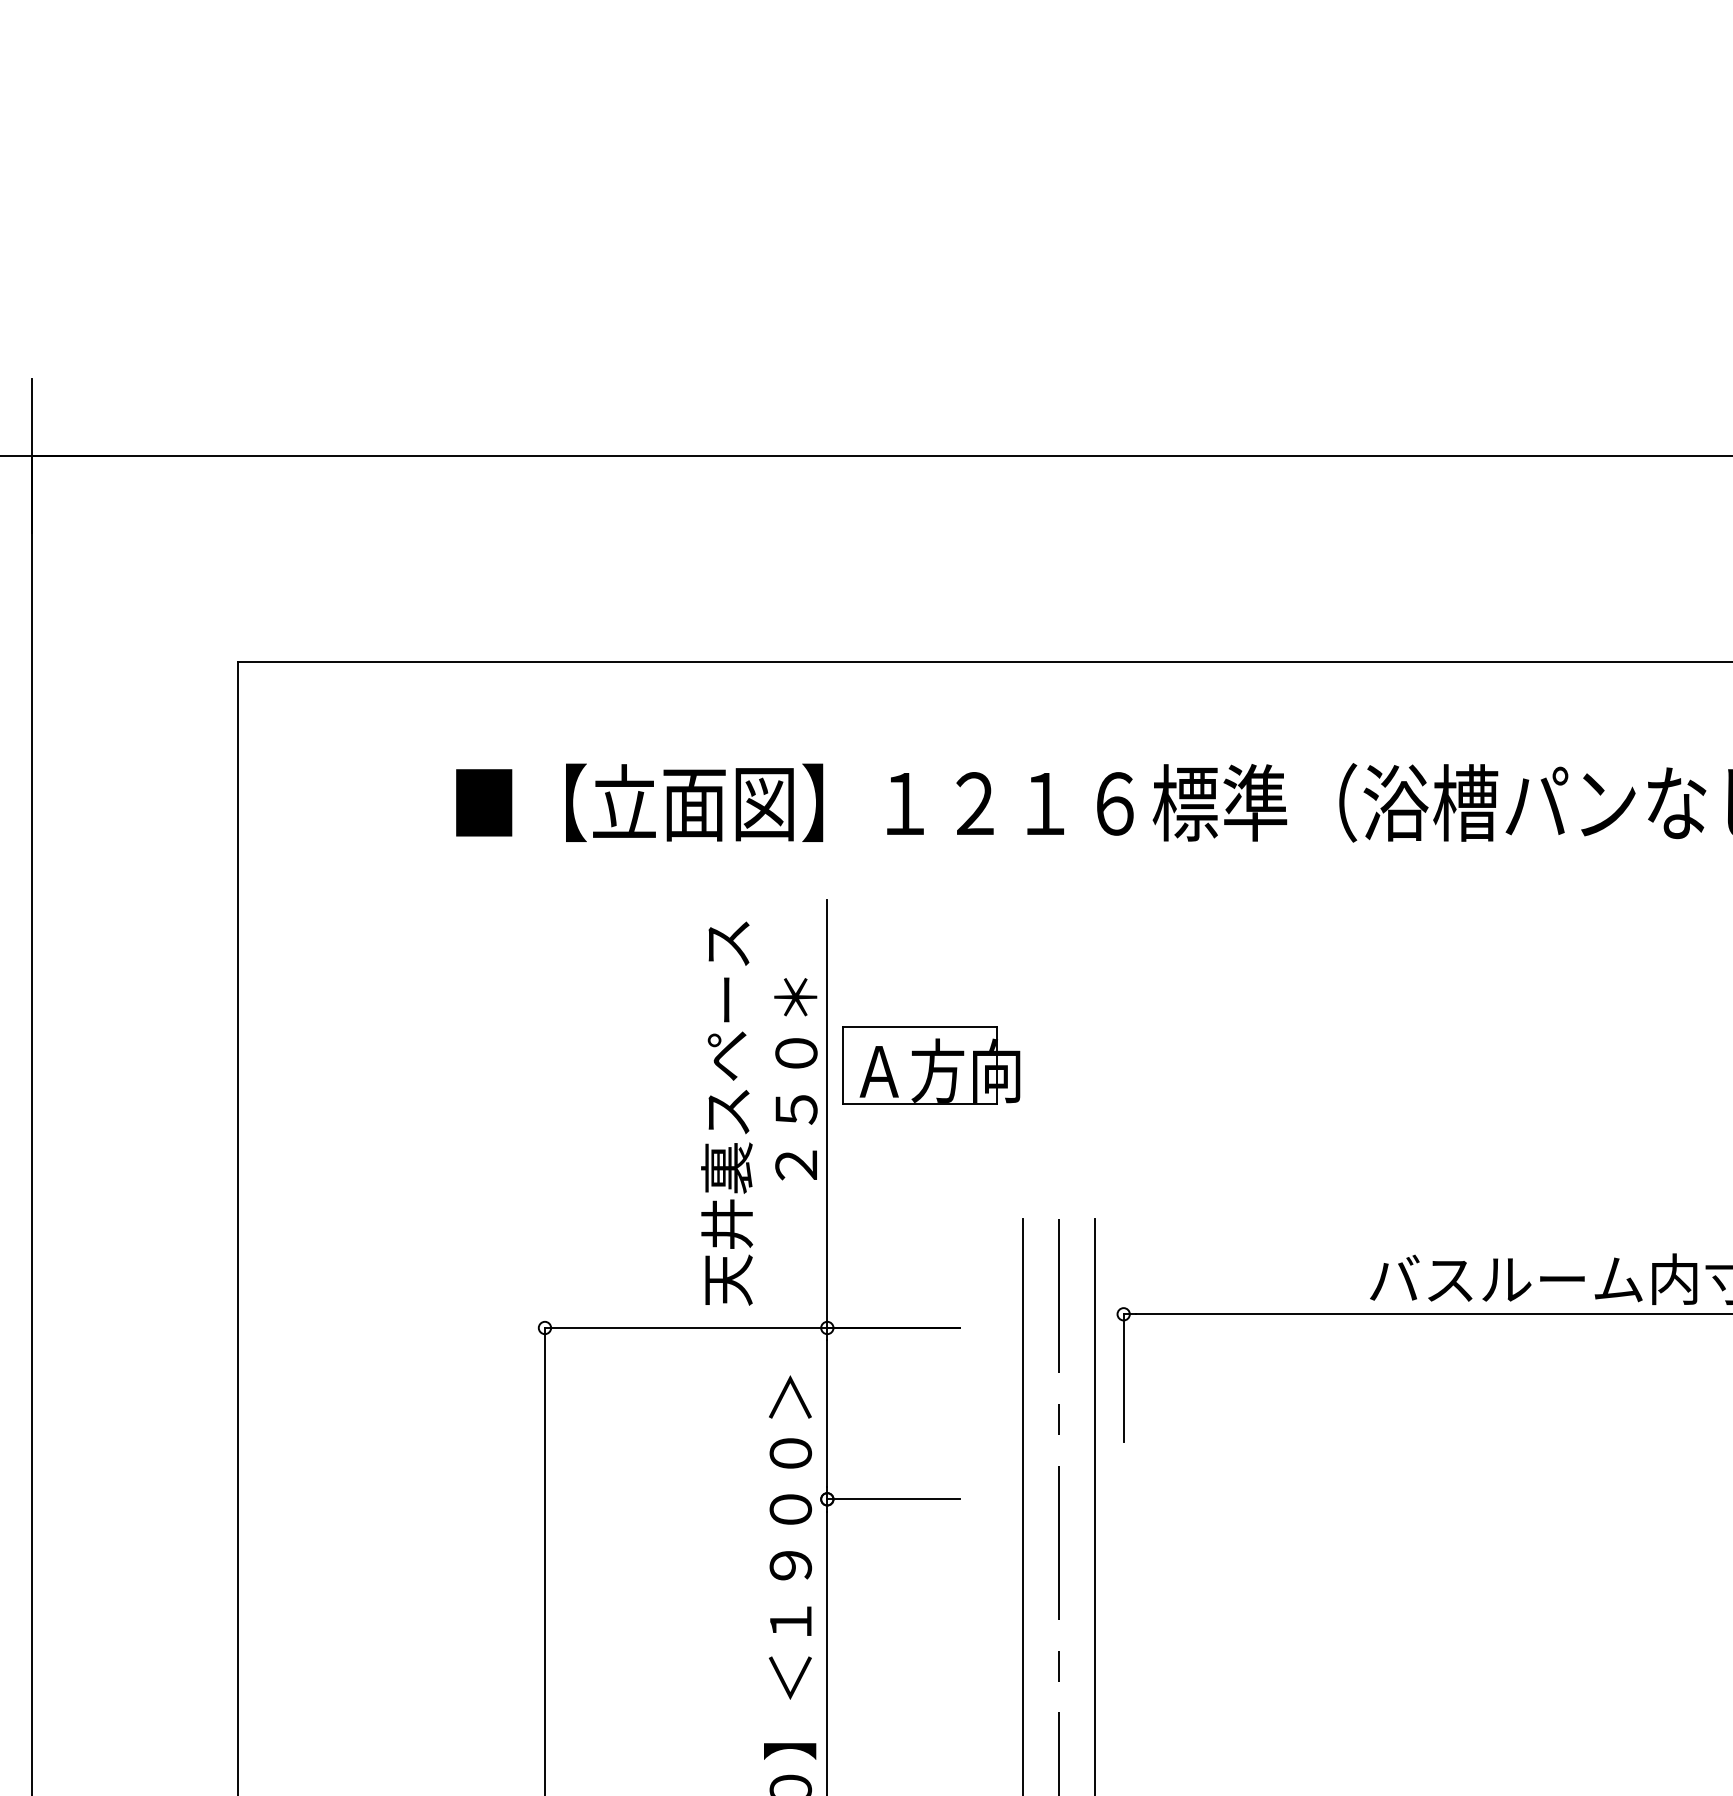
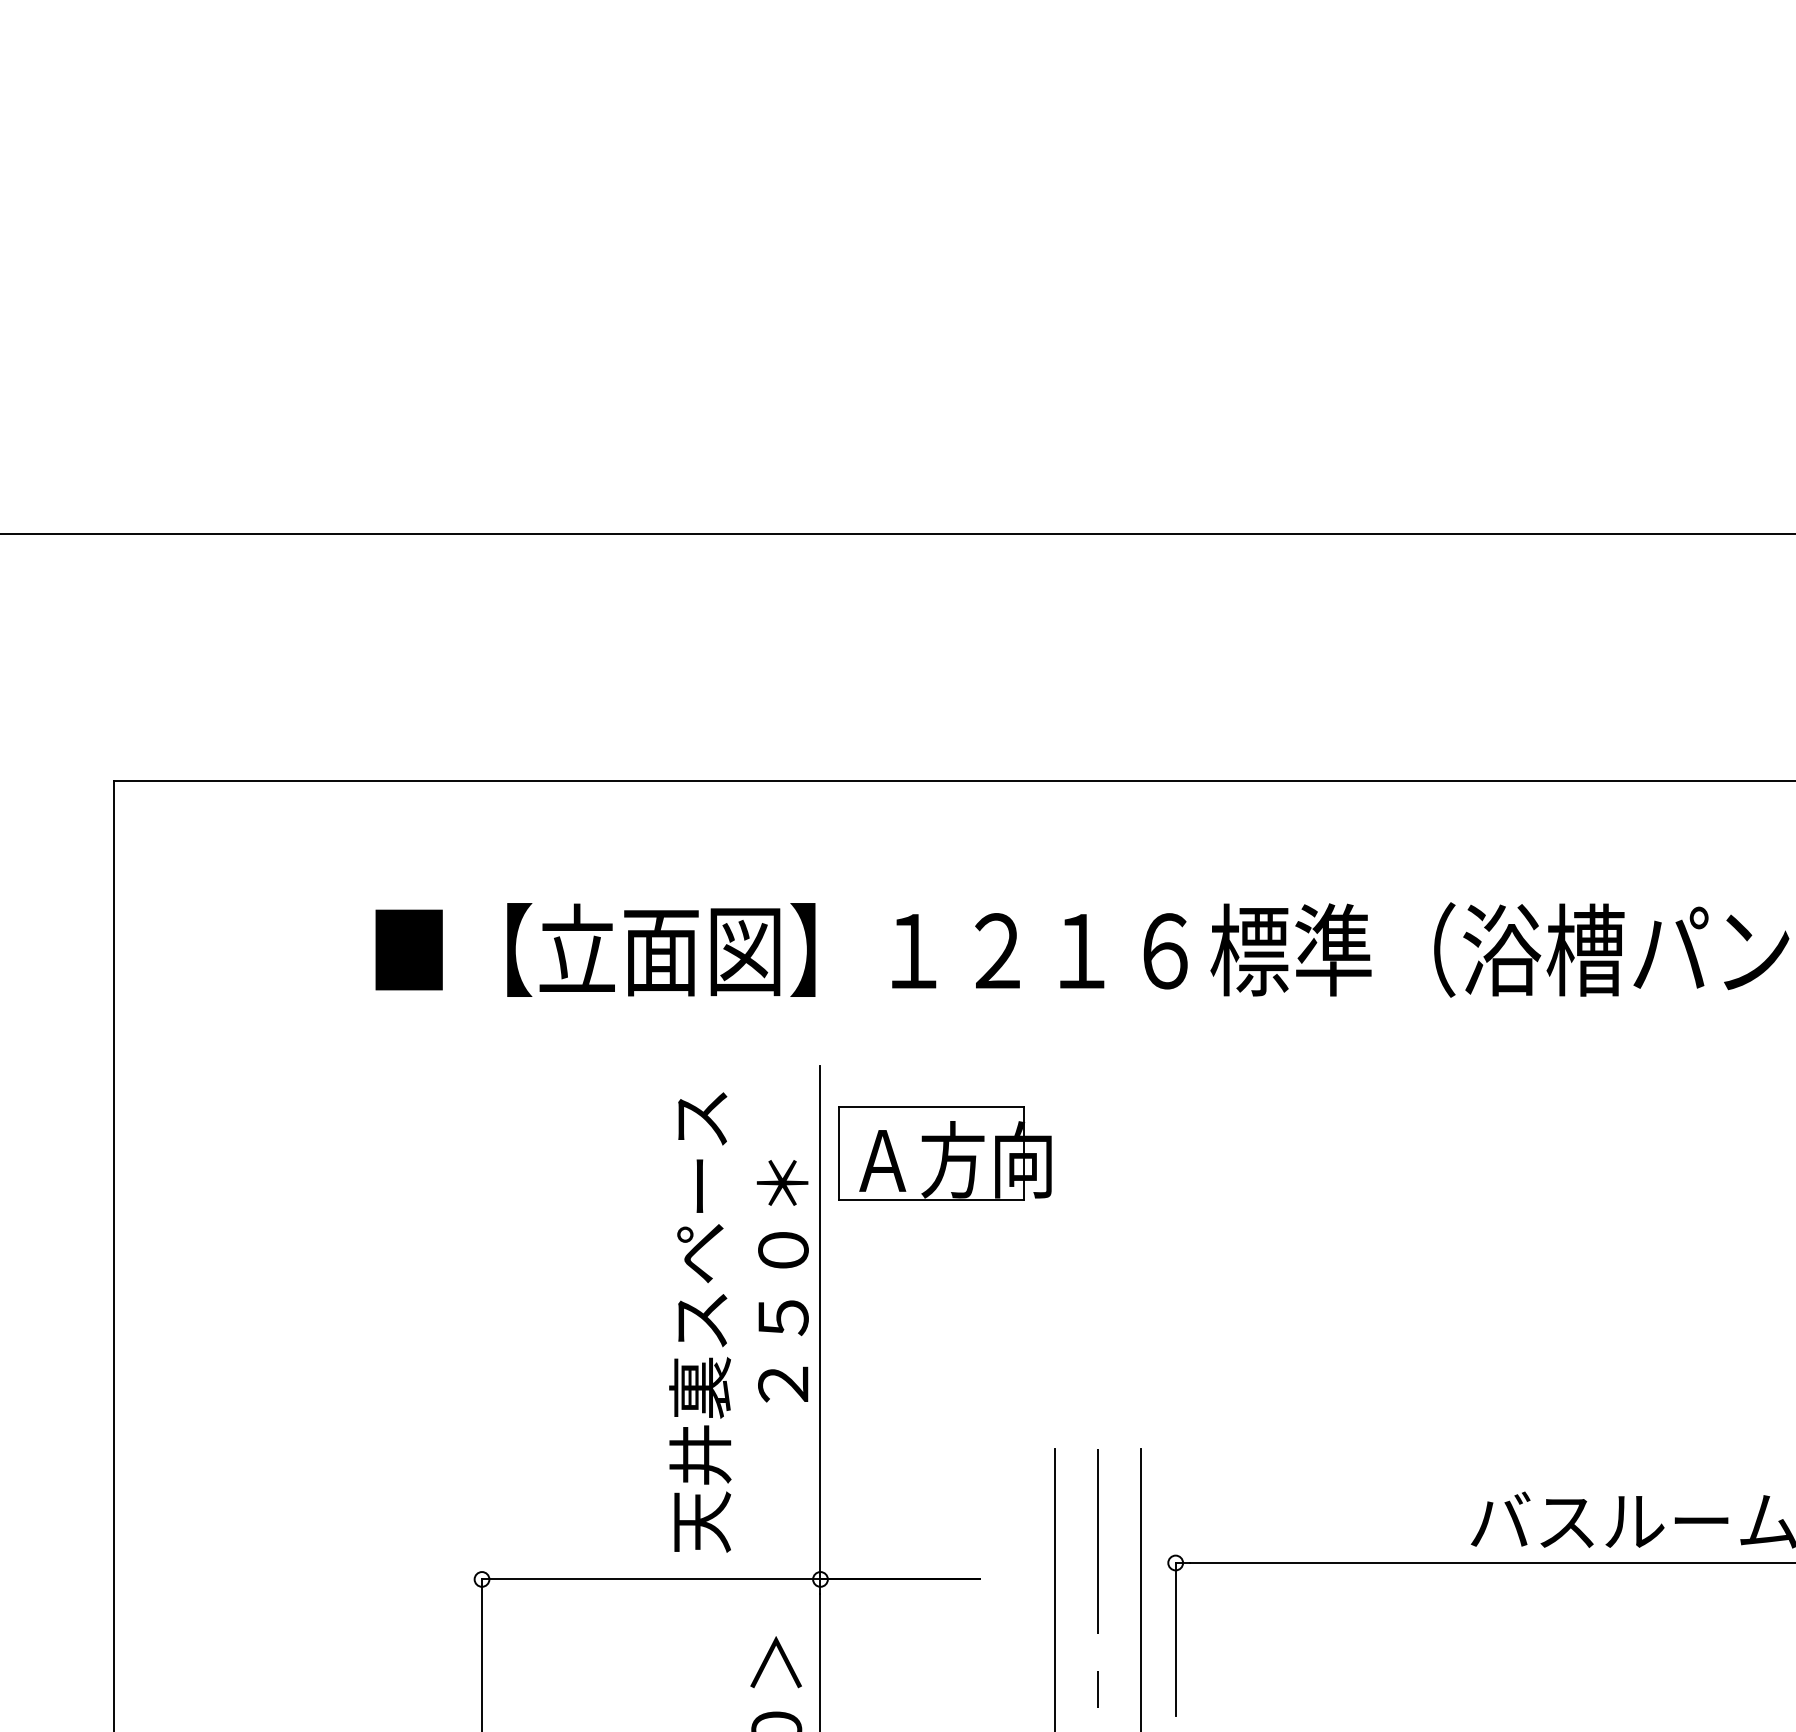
part: (931, 1065) -> (945, 1153), moved

